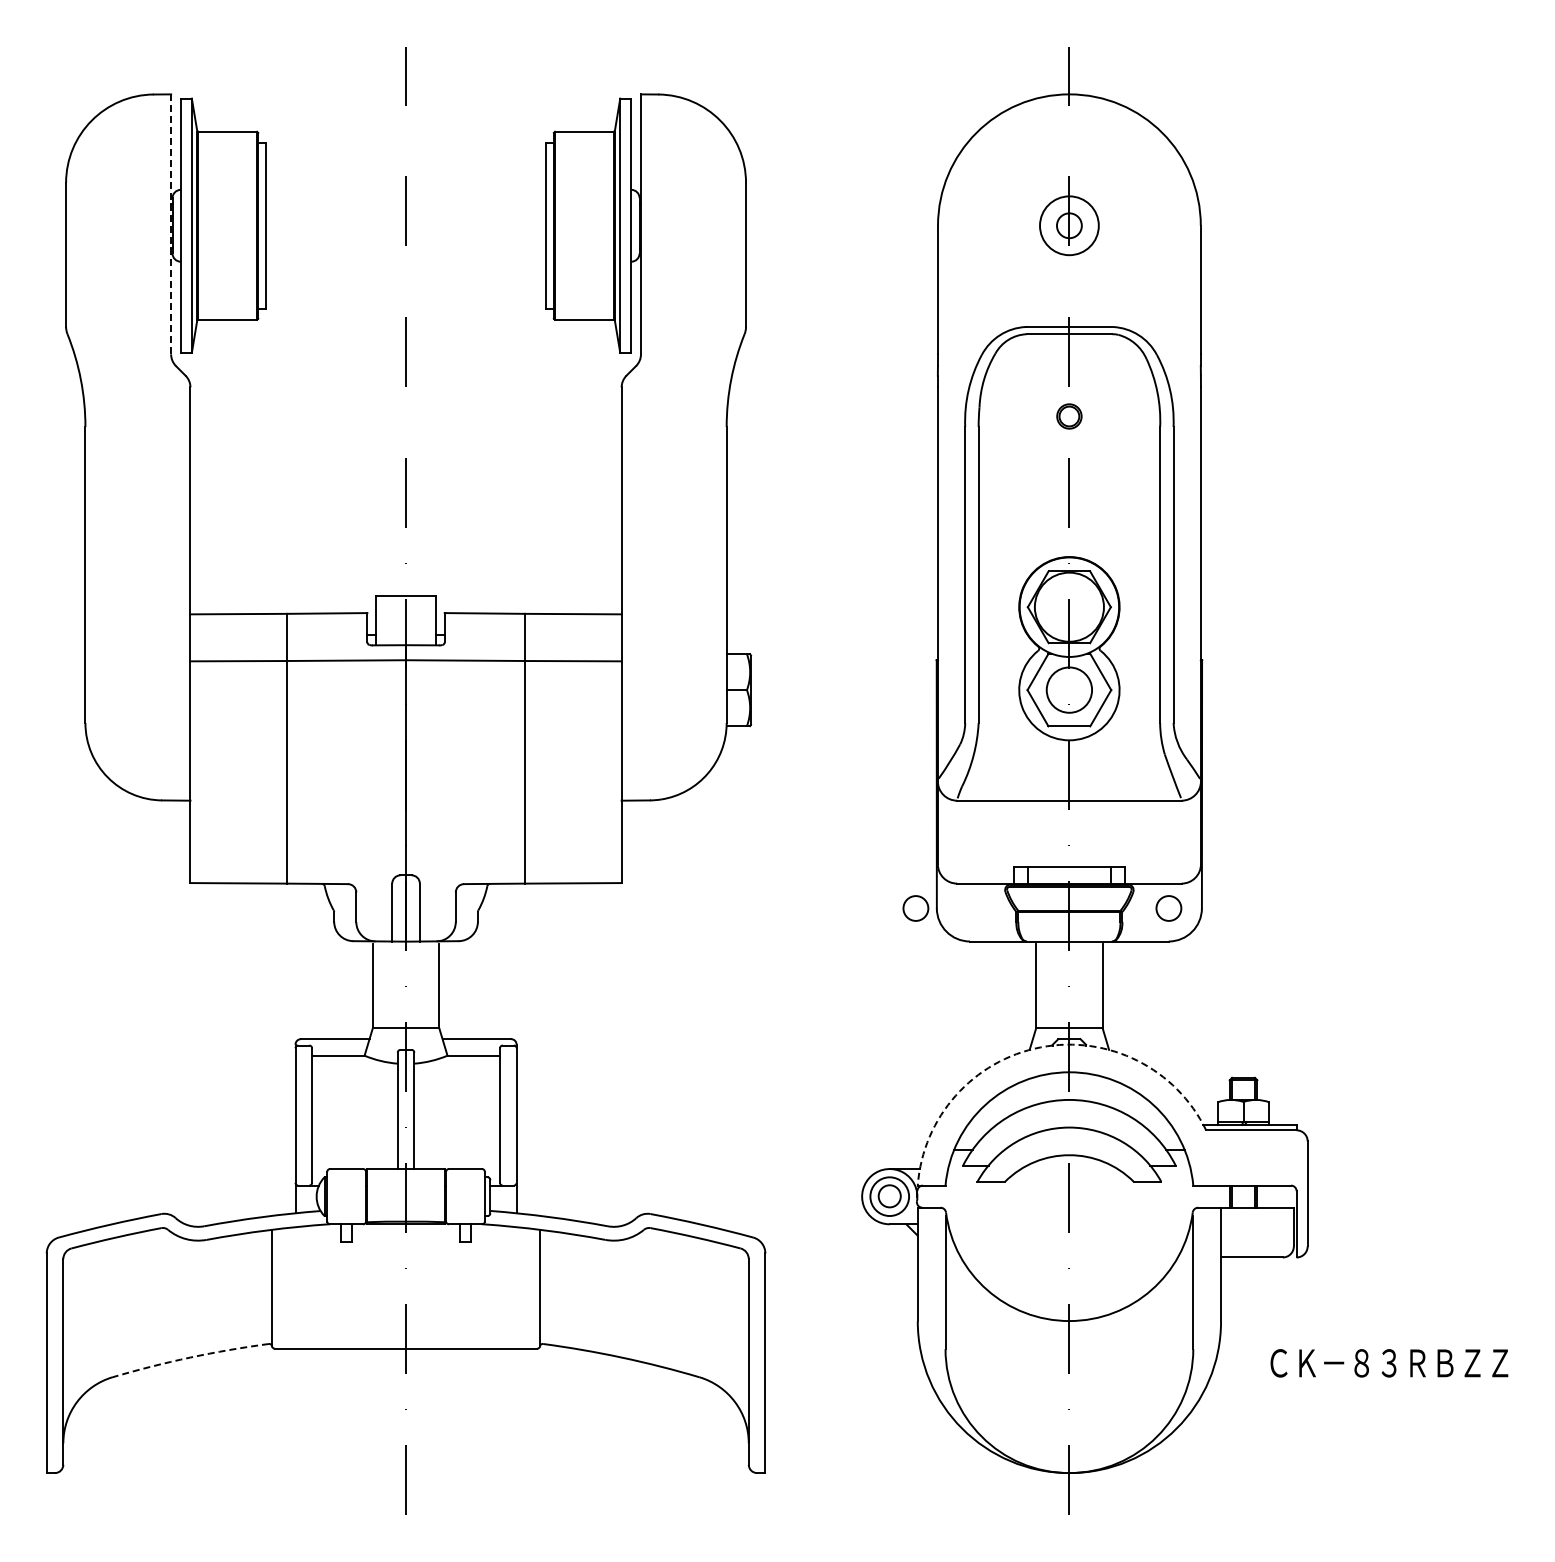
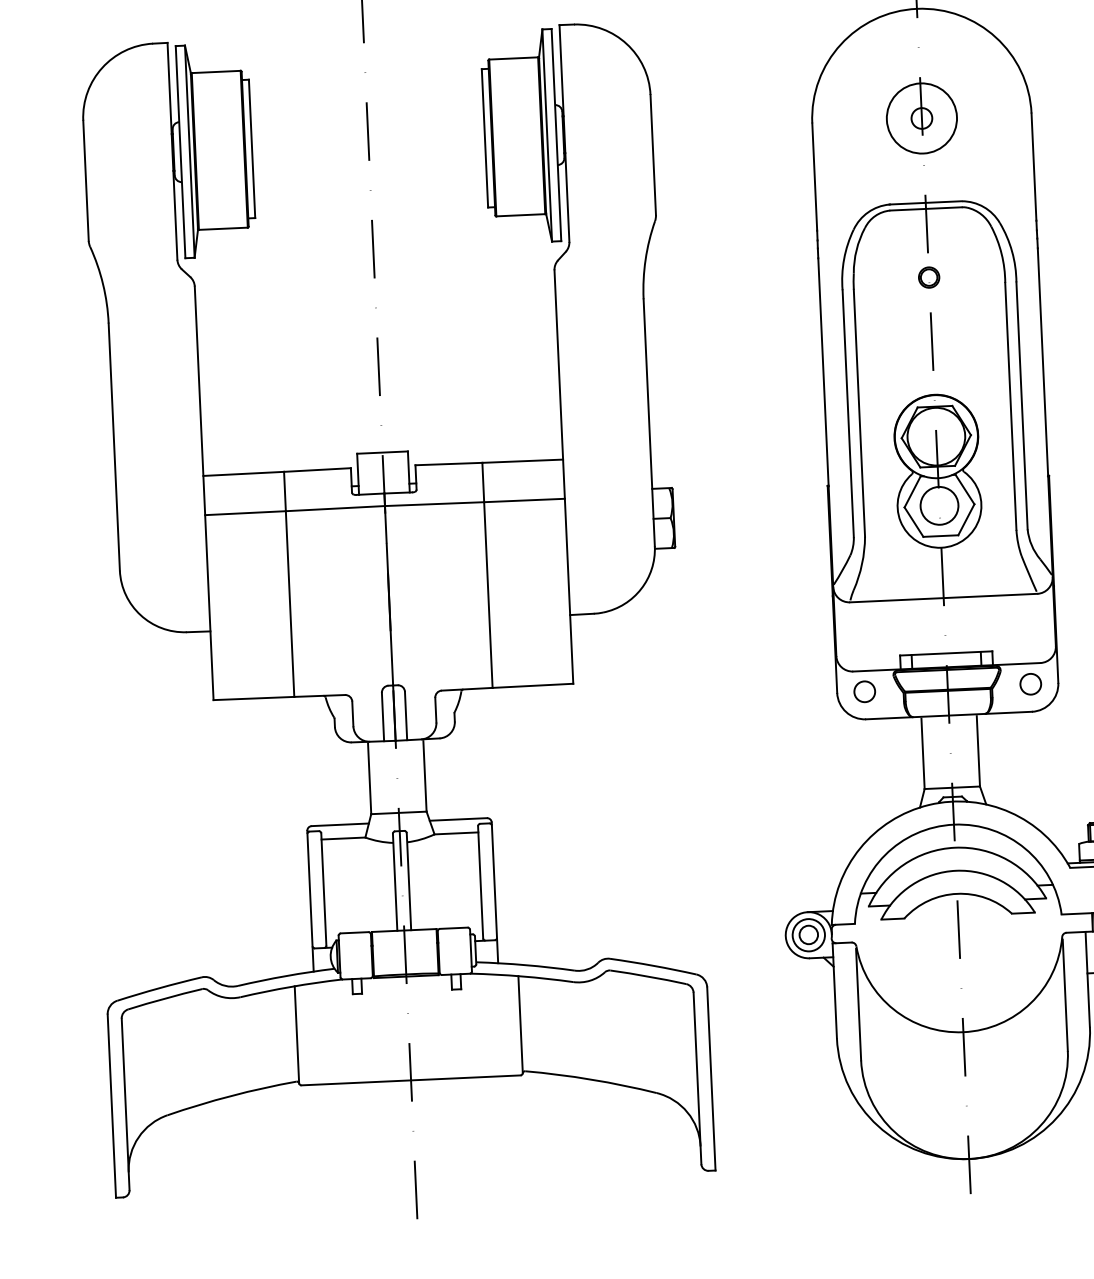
line: (171, 224) -> (172, 151), dashed -> solid
circle: (1069, 225) -> (921, 118), size x1.43
circle: (915, 908) -> (864, 691), moved
arc: (1040, 1047) -> (928, 805), dashed -> solid
arc: (190, 1357) -> (231, 1095), dashed -> solid

